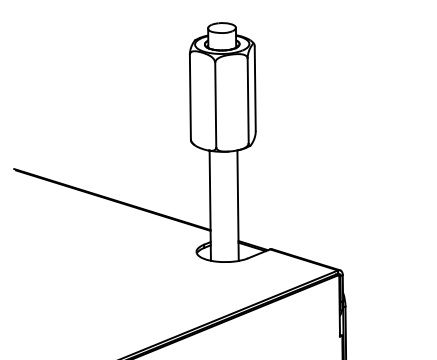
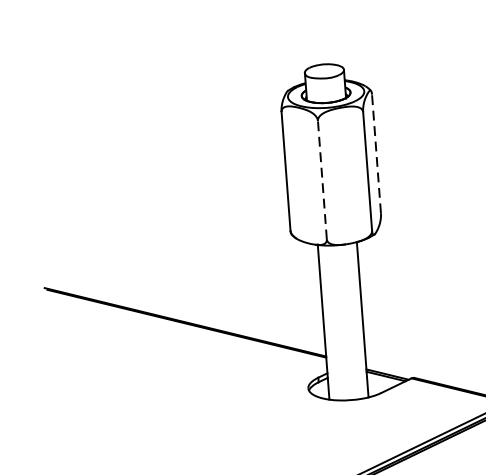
line: (255, 88) -> (376, 153), solid -> dashed
line: (215, 104) -> (321, 179), solid -> dashed

